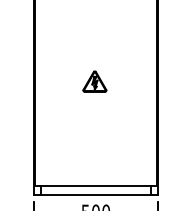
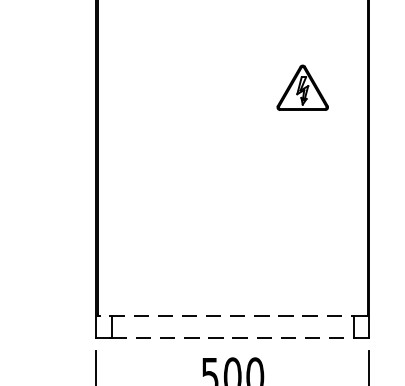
part: (94, 81) -> (301, 87), moved
line: (96, 185) -> (233, 315), solid -> dashed
line: (96, 195) -> (233, 337), solid -> dashed

